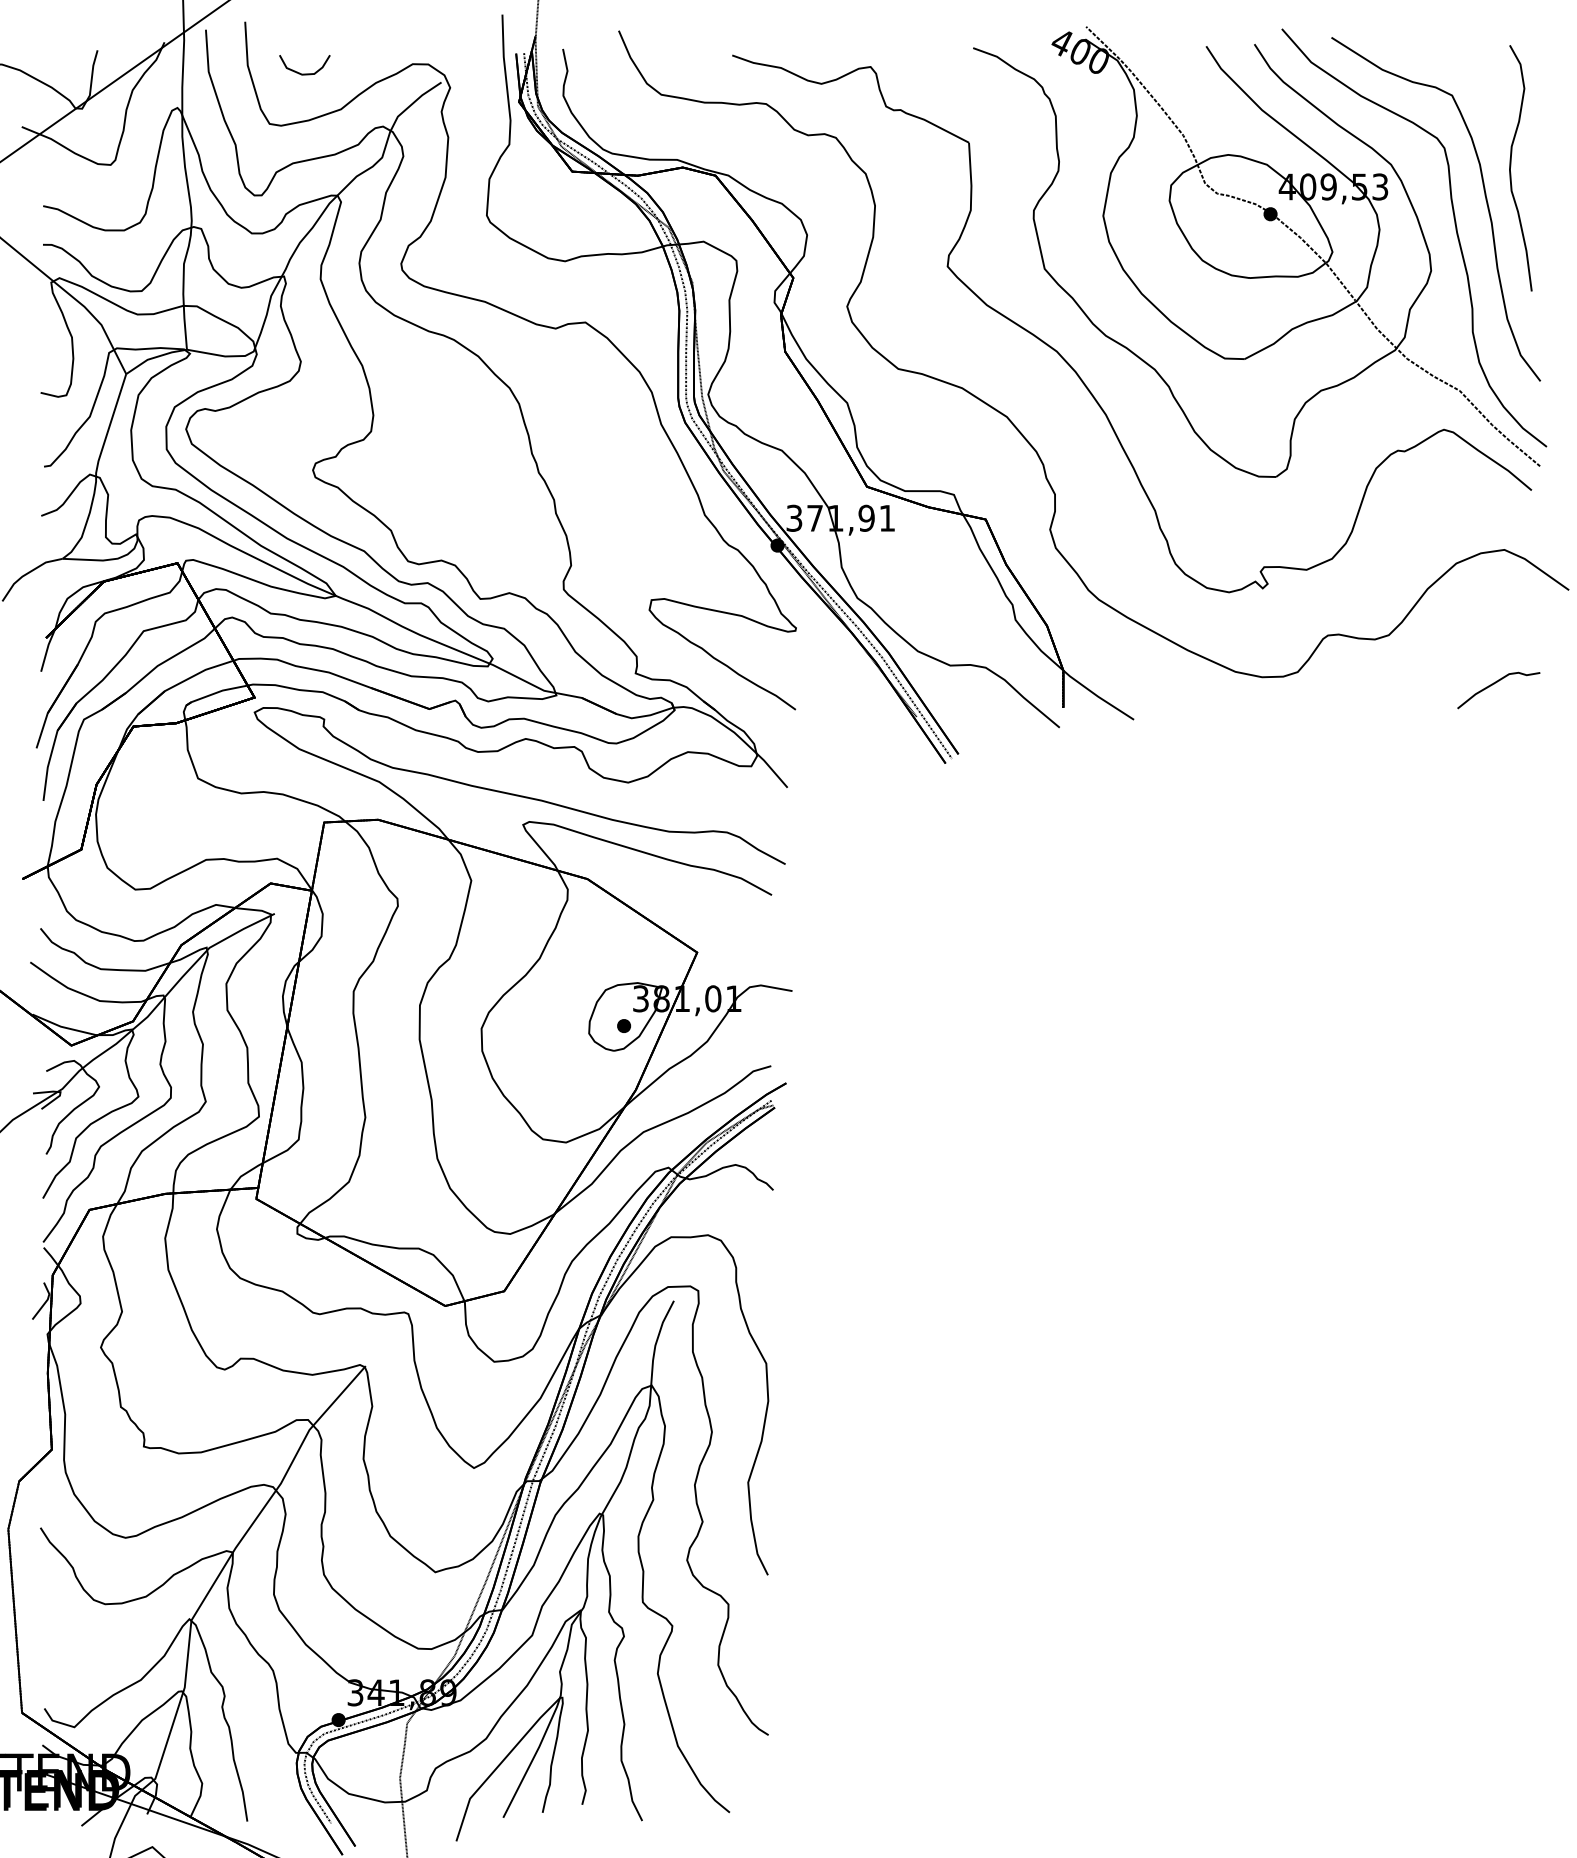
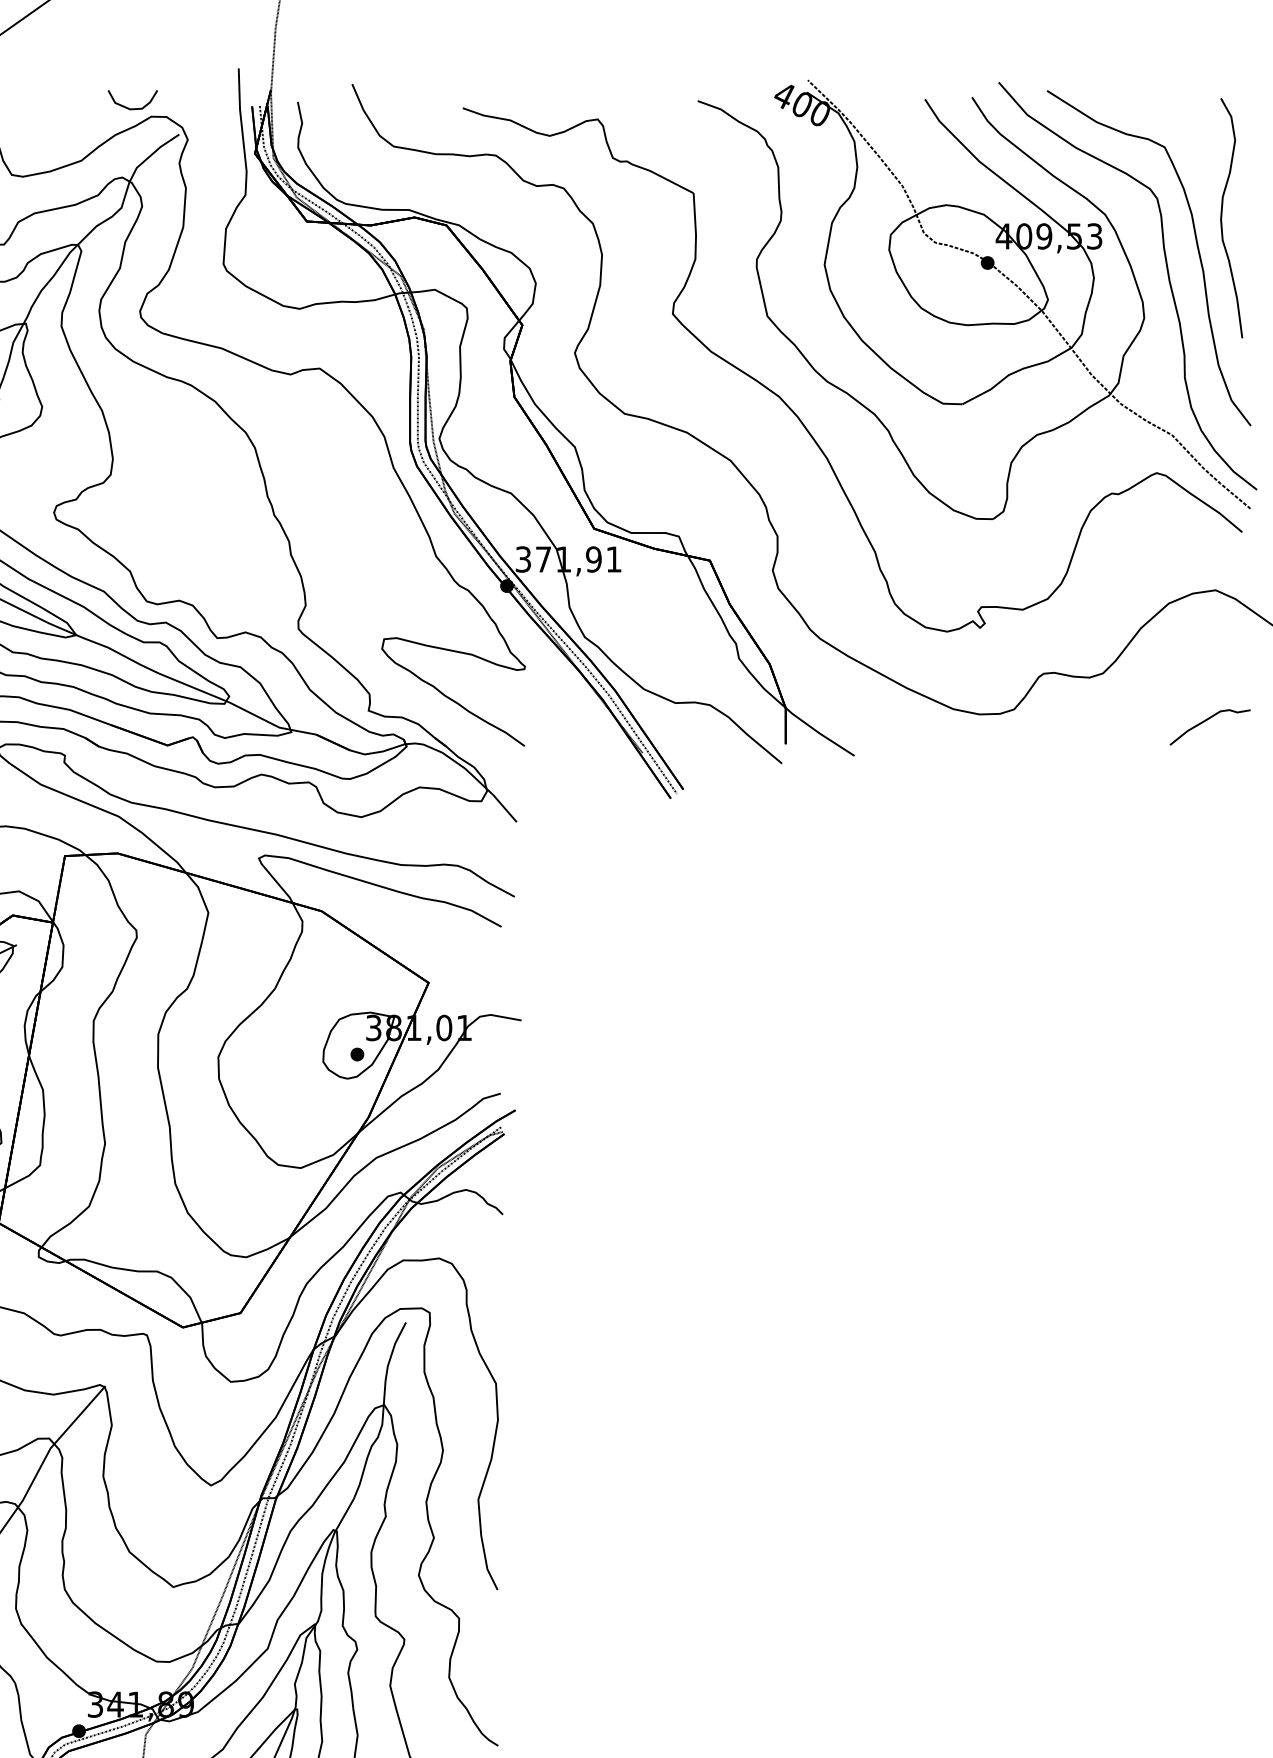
curve: (304, 73) -> (132, 108), moved

